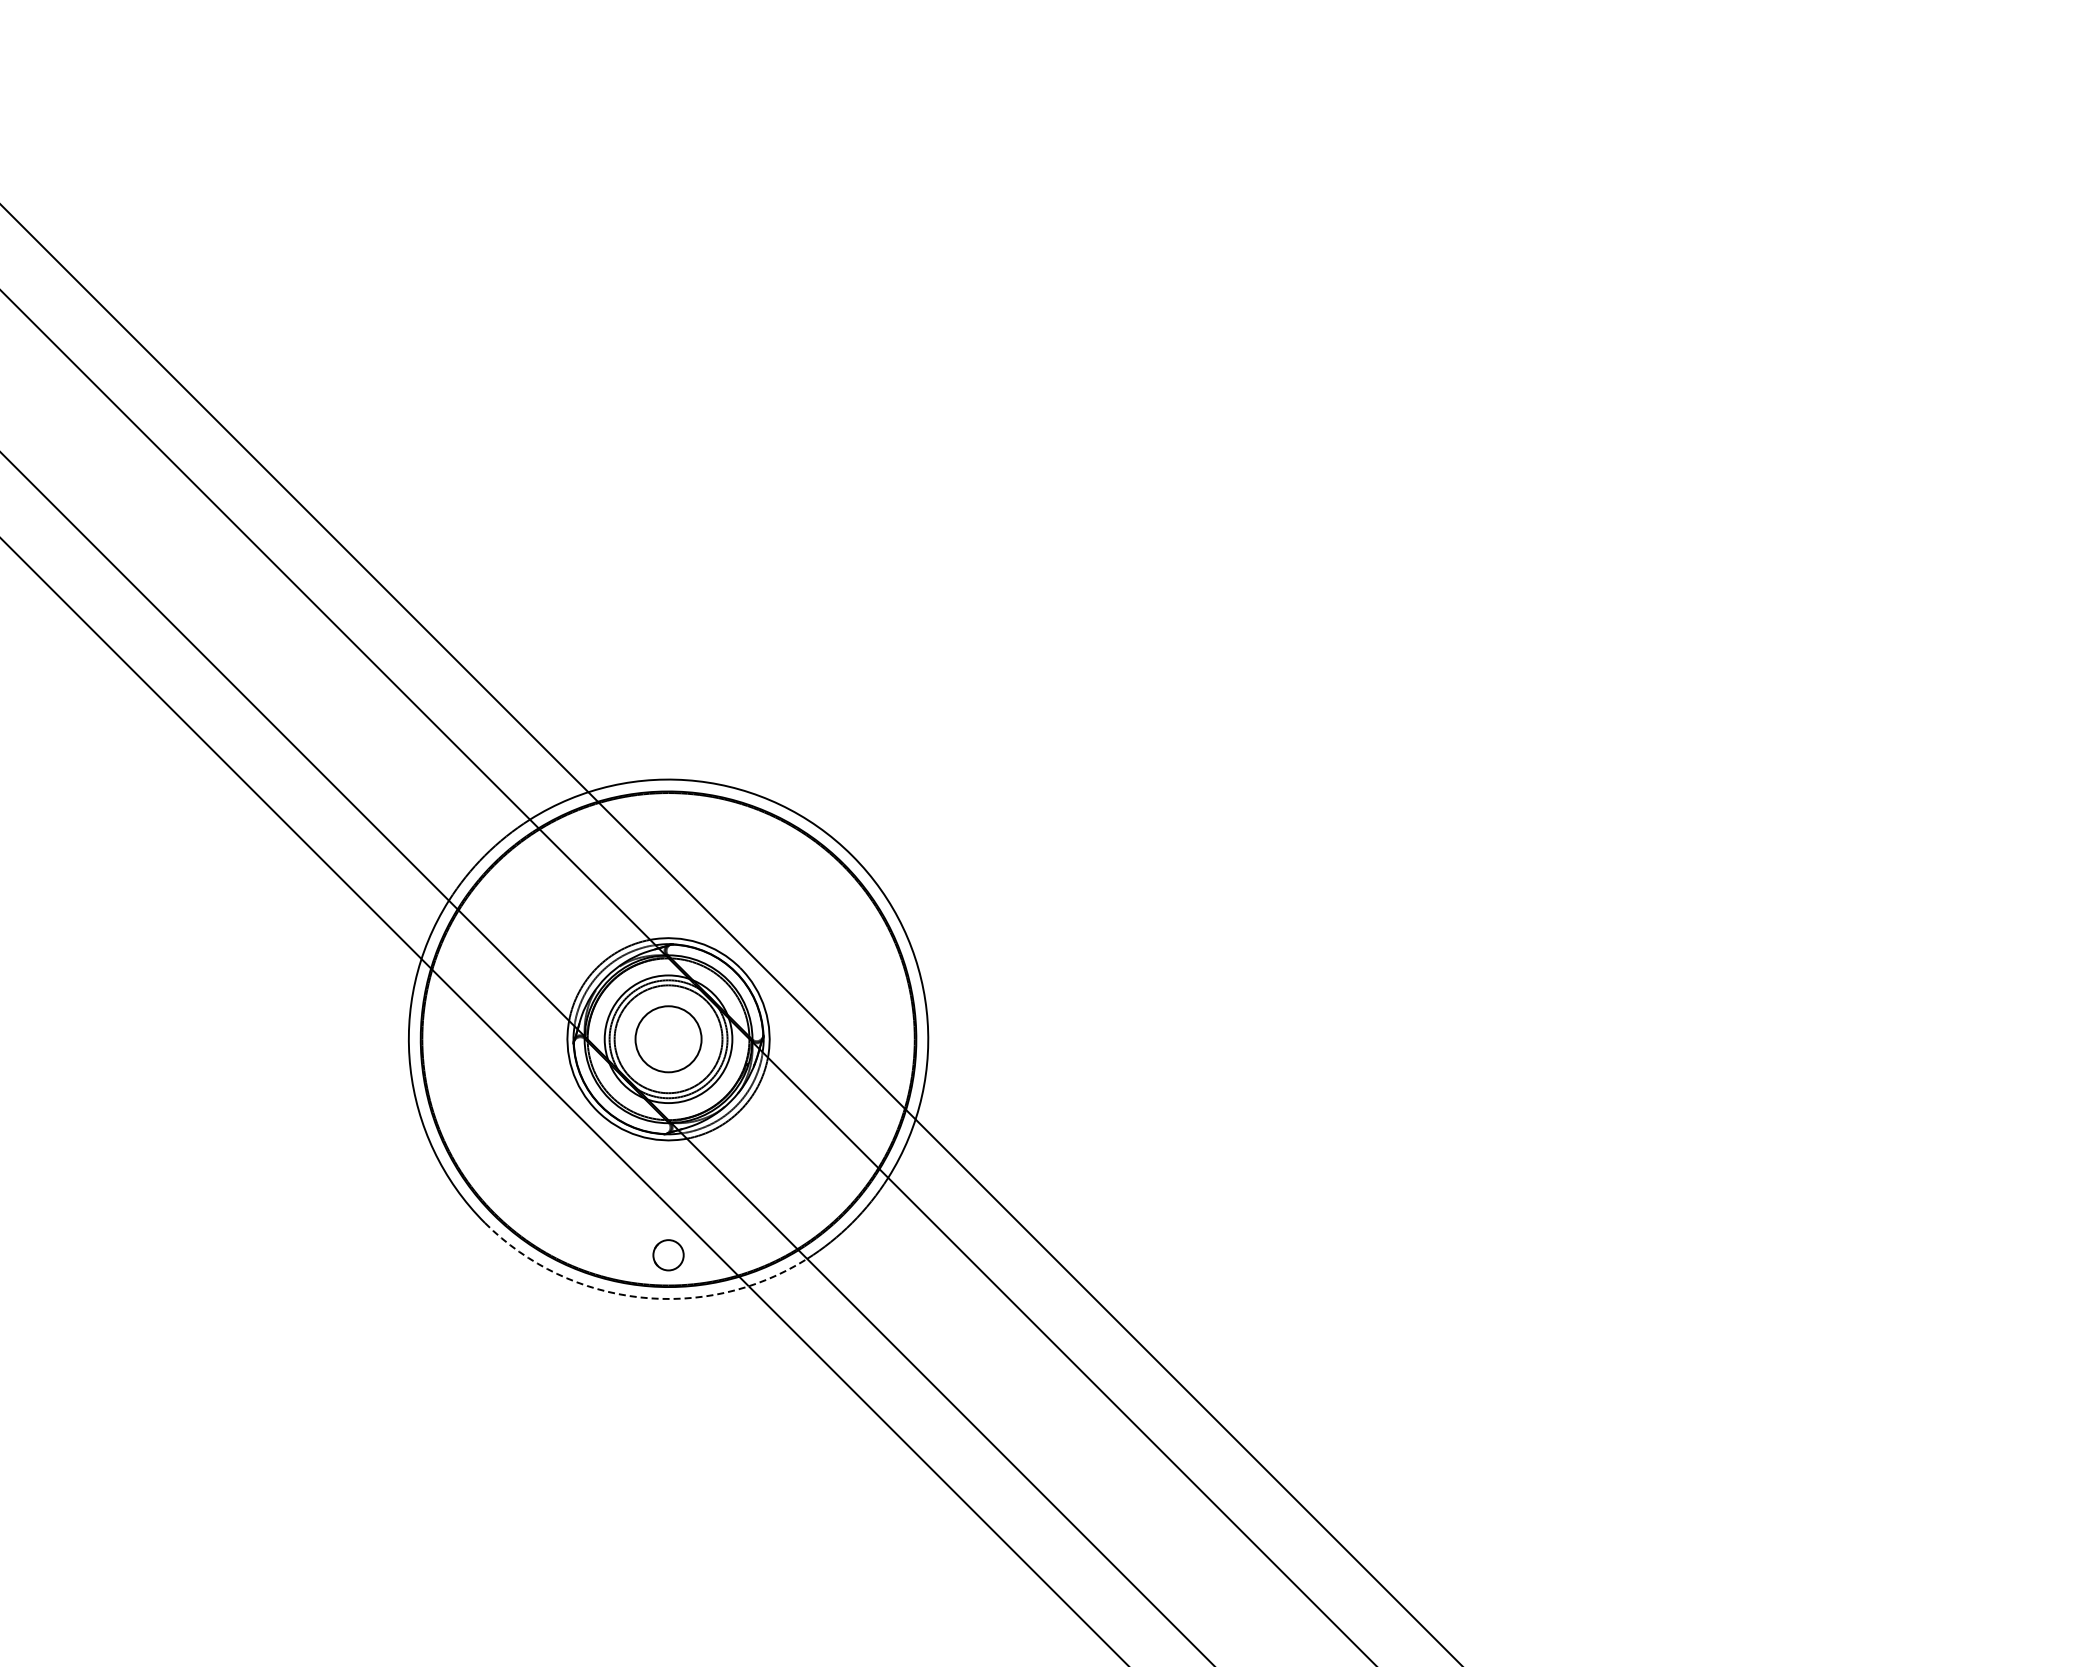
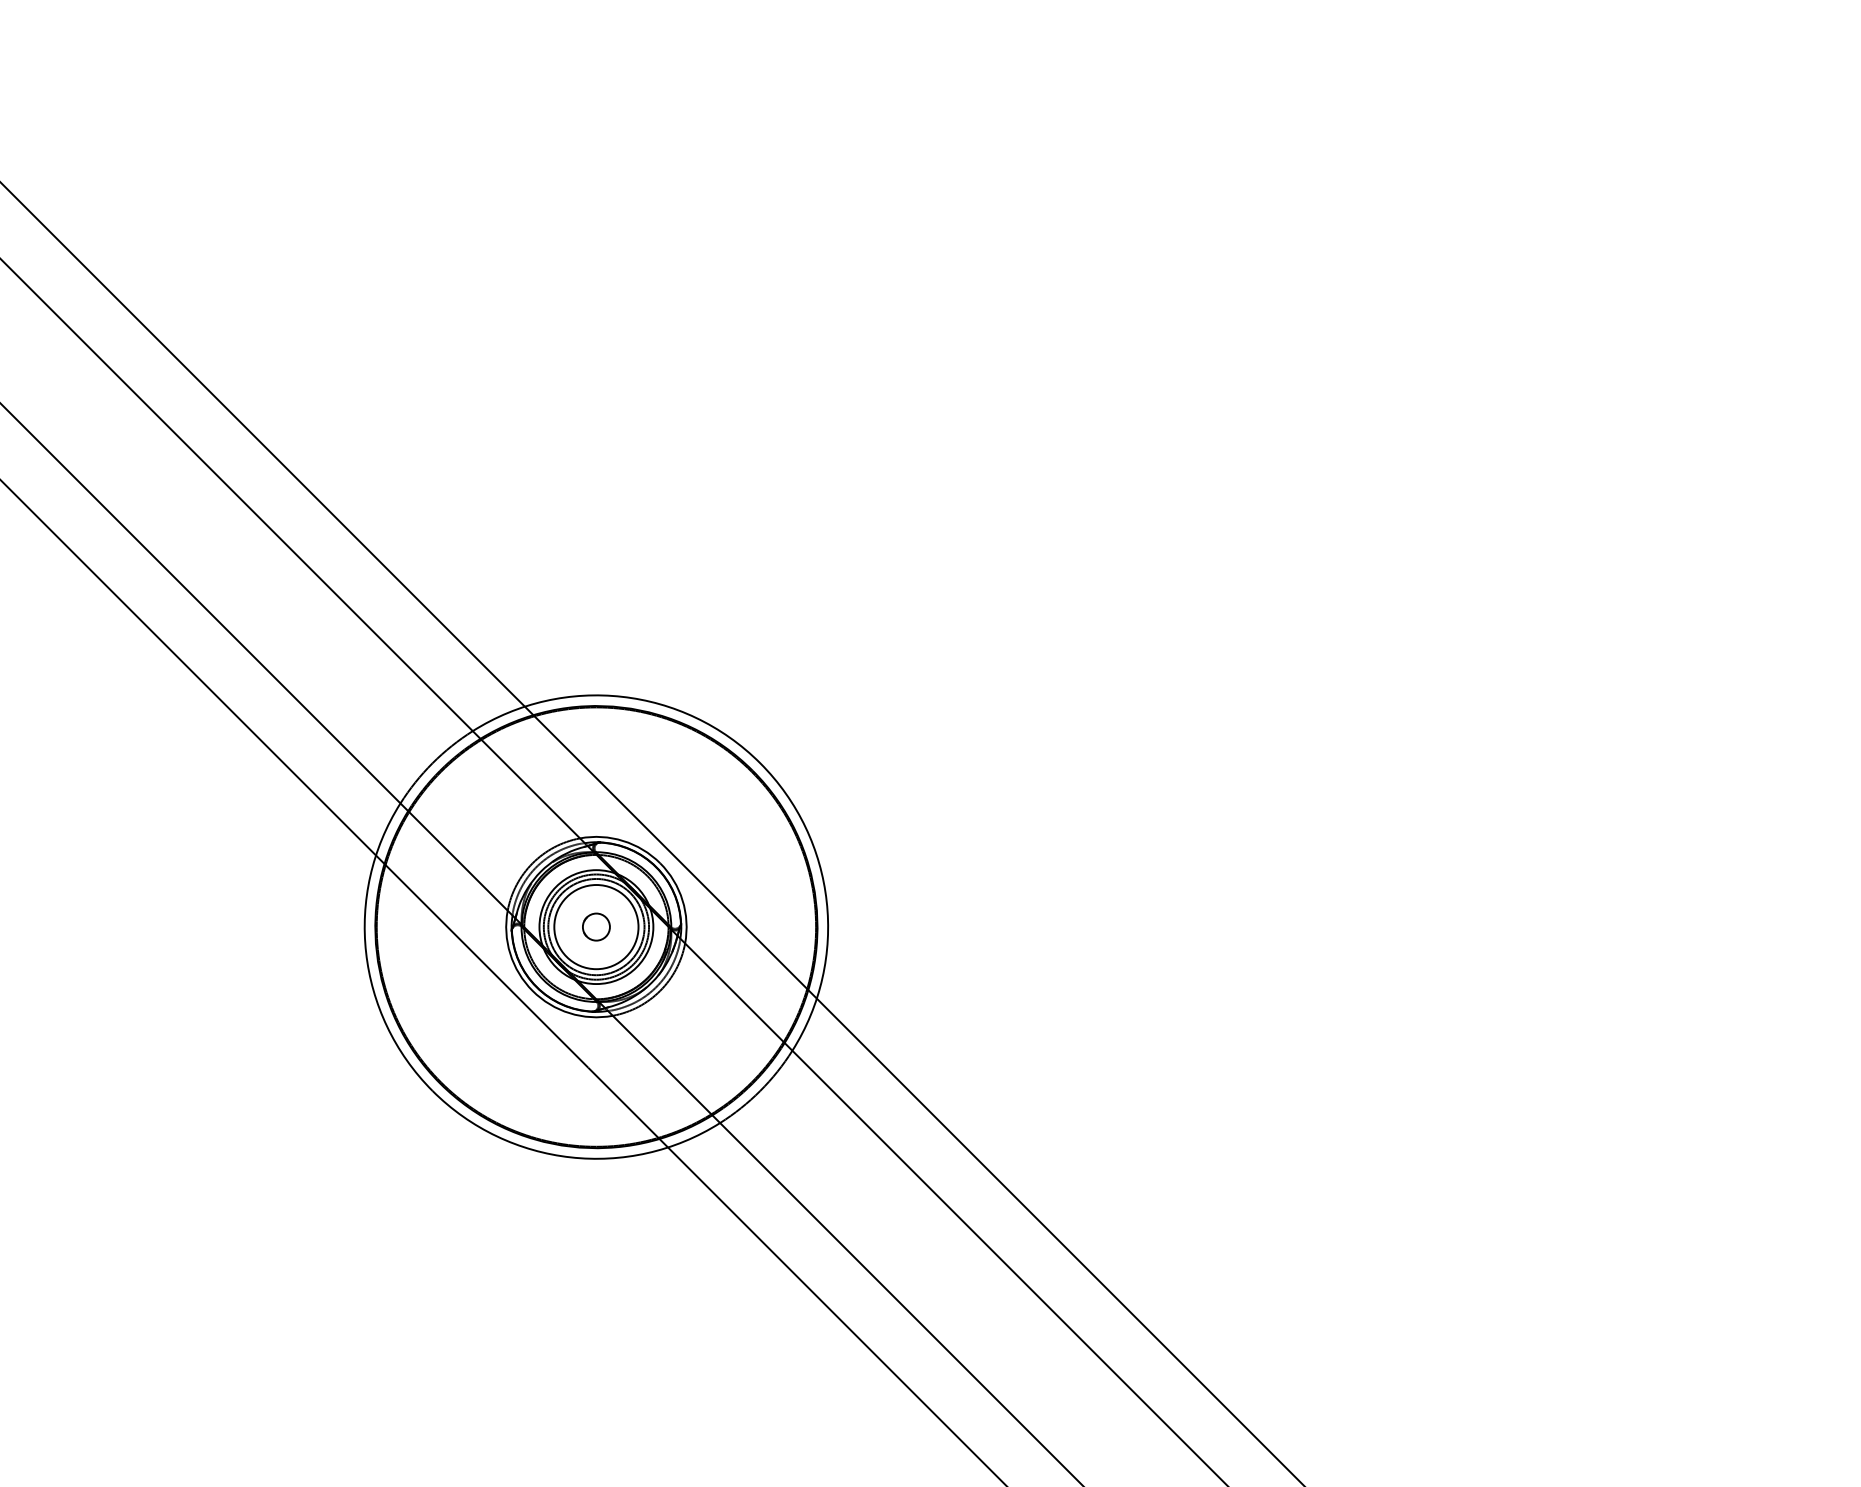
circle: (668, 1039) -> (596, 927), size x1.43
circle: (668, 1255) -> (596, 927), moved
arc: (639, 1297) -> (570, 1157), dashed -> solid

